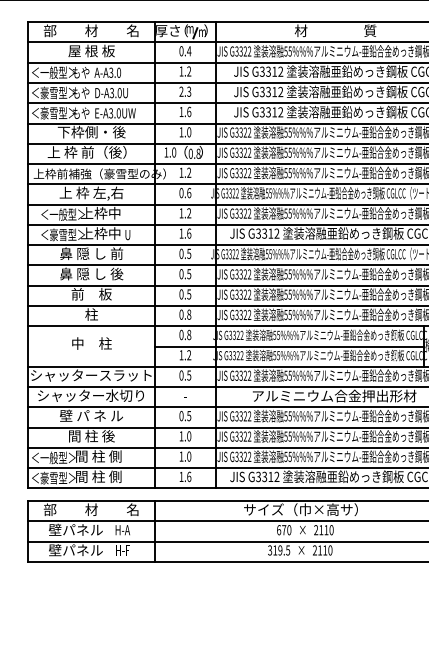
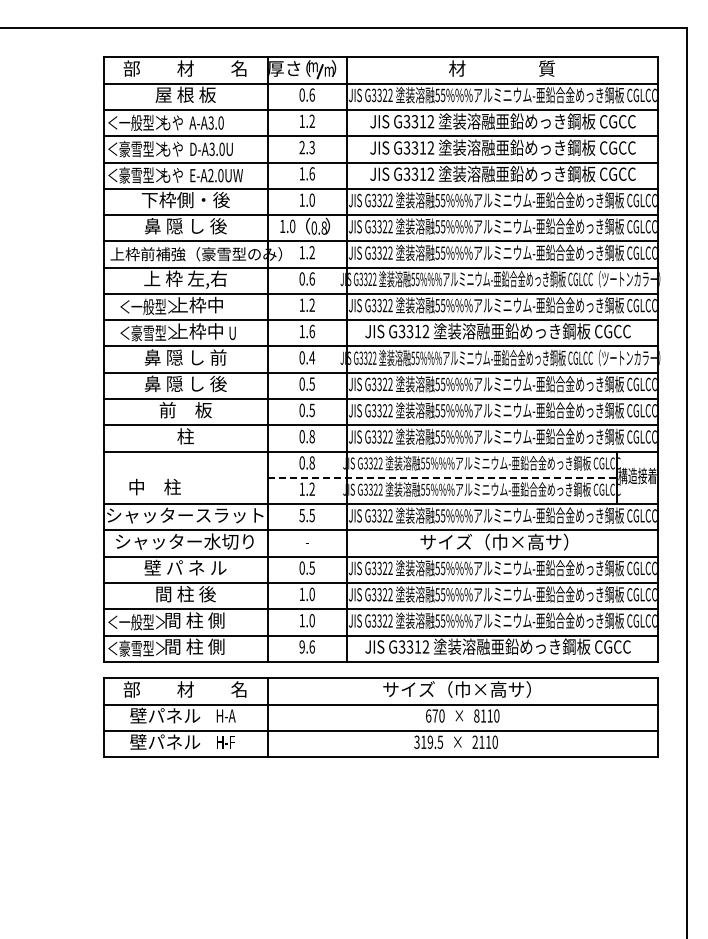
text: (189, 50) -> (312, 94), 0.4 -> 0.6
text: (110, 113) -> (210, 175), E-A3.0UW -> E-A2.0UW
text: (86, 151) -> (179, 225), 上 枠 前（後） -> 鼻 隠 し 後
text: (189, 253) -> (312, 357), 0.5 -> 0.4
text: (91, 343) -> (154, 486), moved
line: (289, 346) -> (442, 477), solid -> dashed
text: (180, 375) -> (301, 515), 0.5 -> 5.5
text: (334, 395) -> (500, 541), アルミニウム合金押出形材 -> サイズ（巾×高サ）
text: (180, 476) -> (301, 646), 1.6 -> 9.6
text: (315, 529) -> (476, 715), 2110 -> 8110

